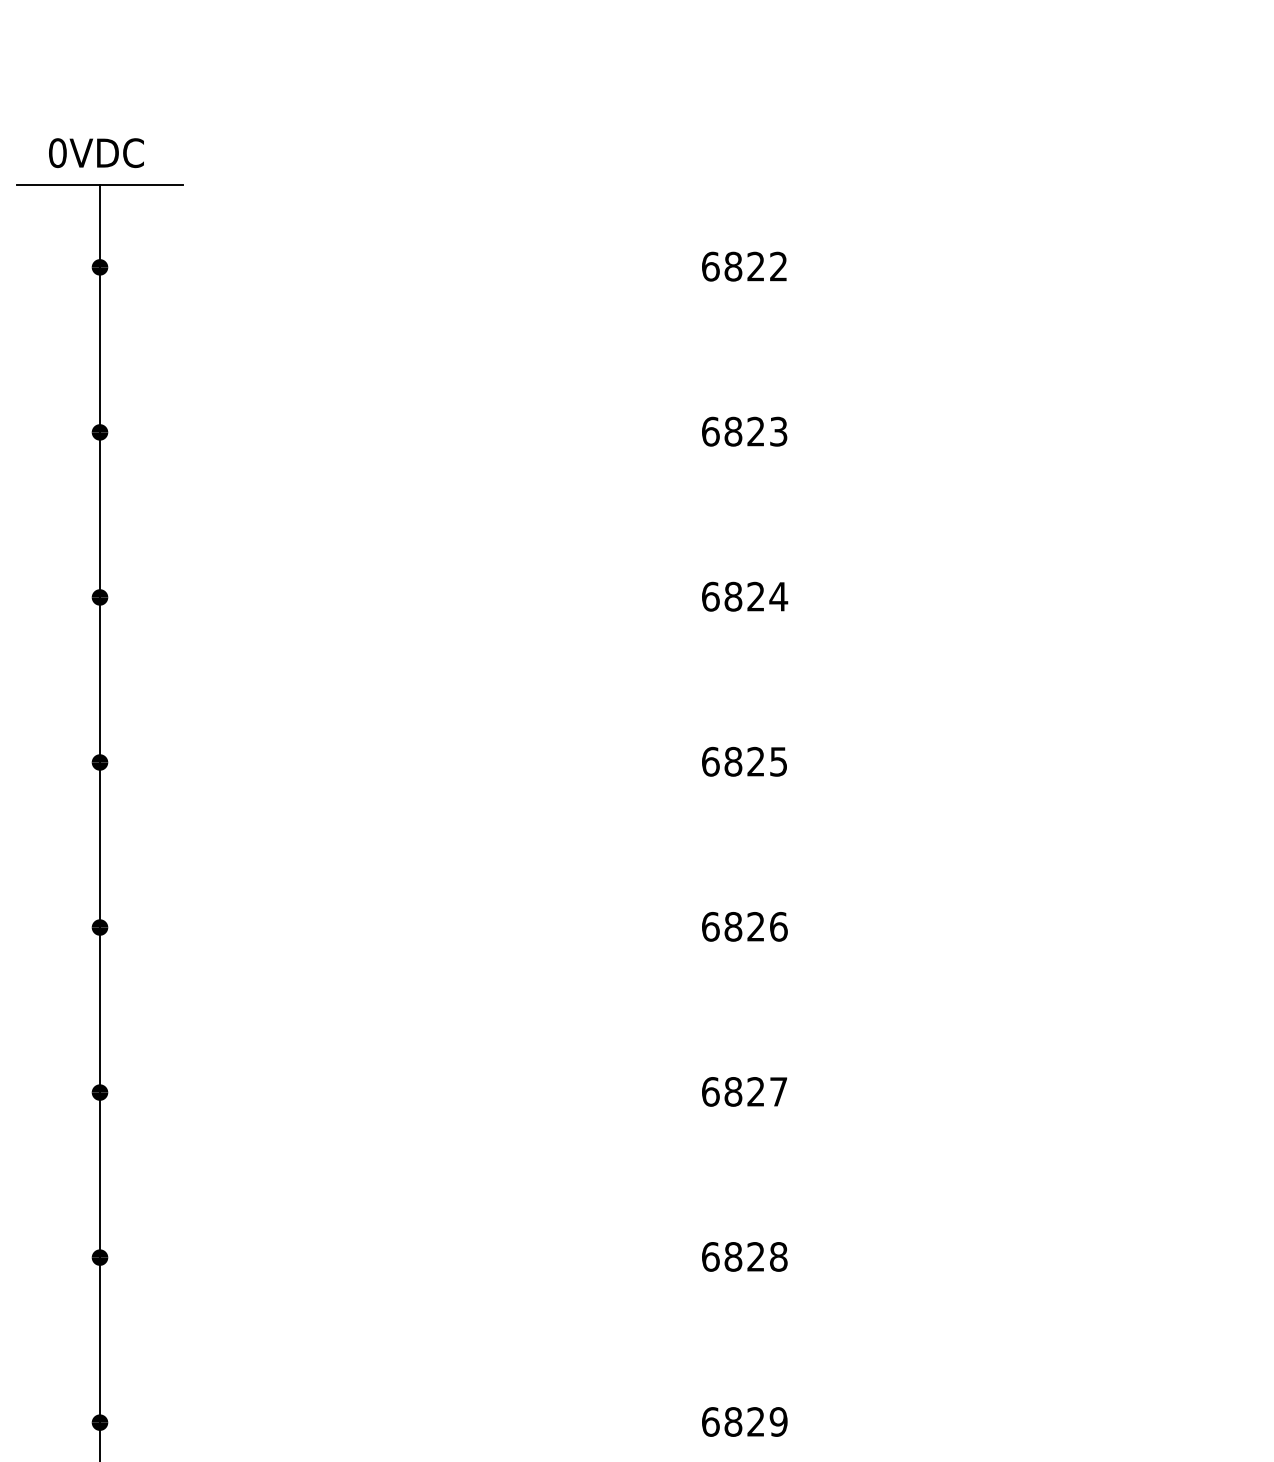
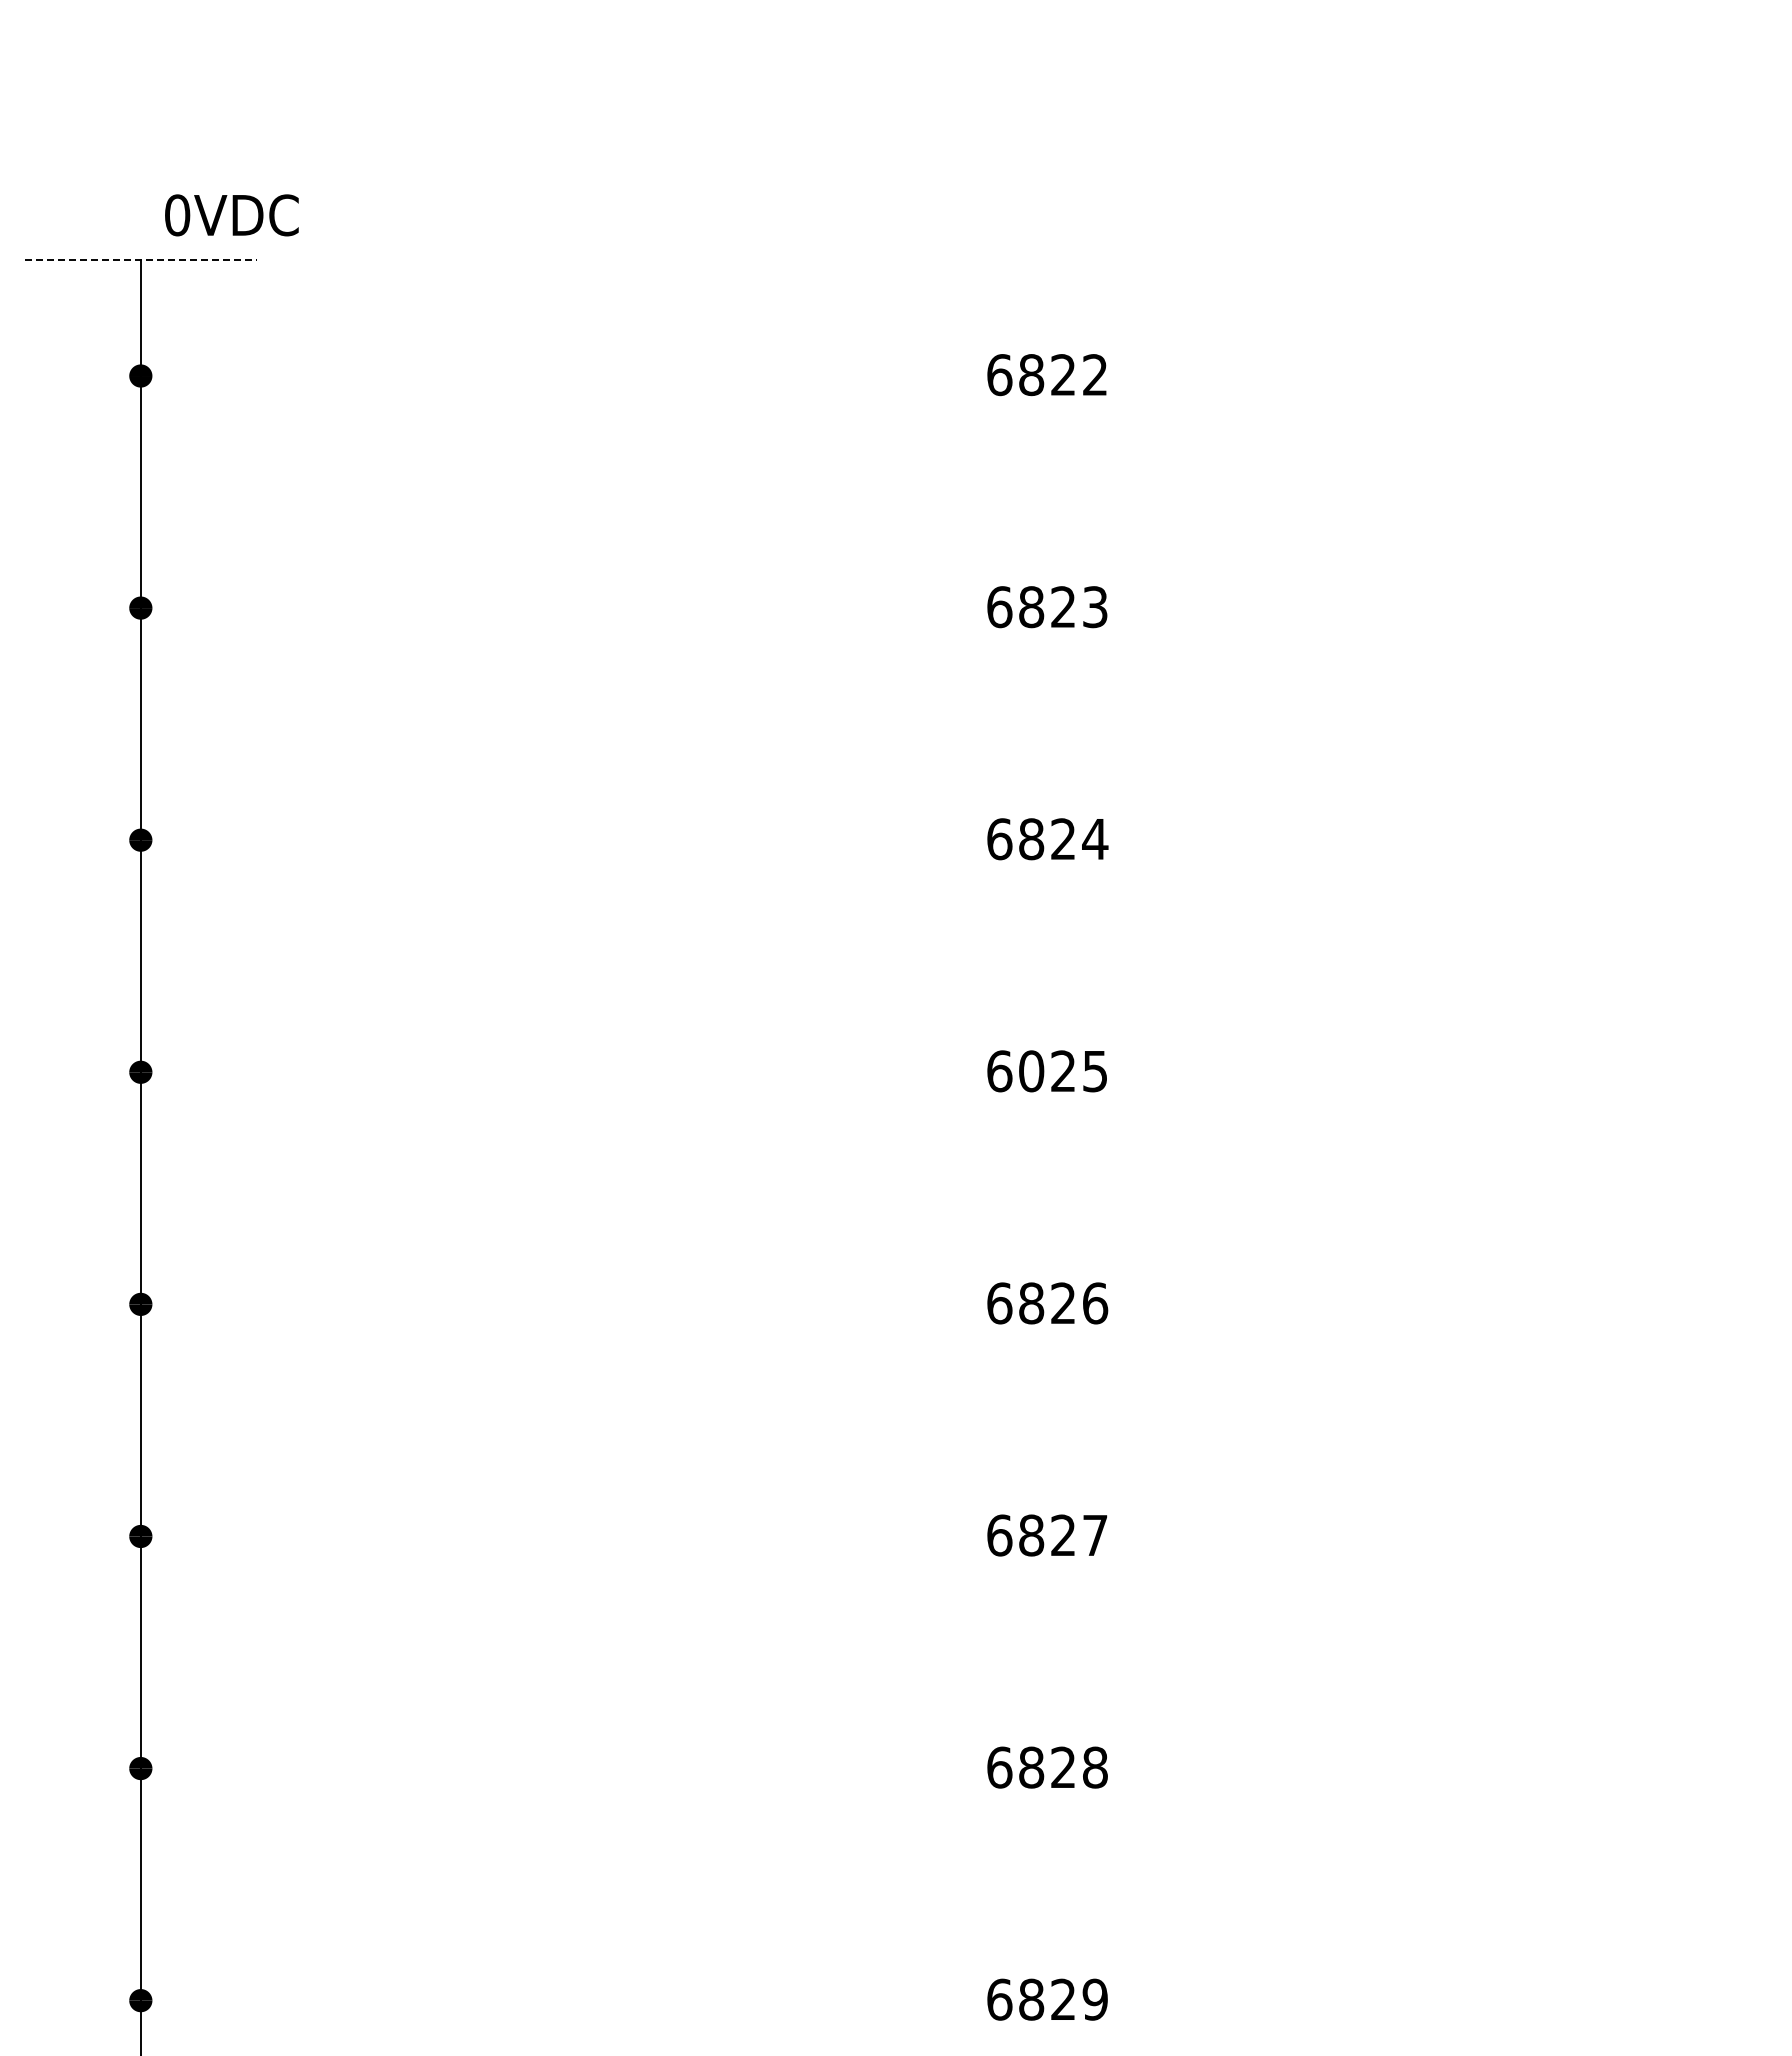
text: (96, 153) -> (231, 215), moved
line: (100, 184) -> (141, 259), solid -> dashed
text: (733, 761) -> (1031, 1071), 6825 -> 6025

